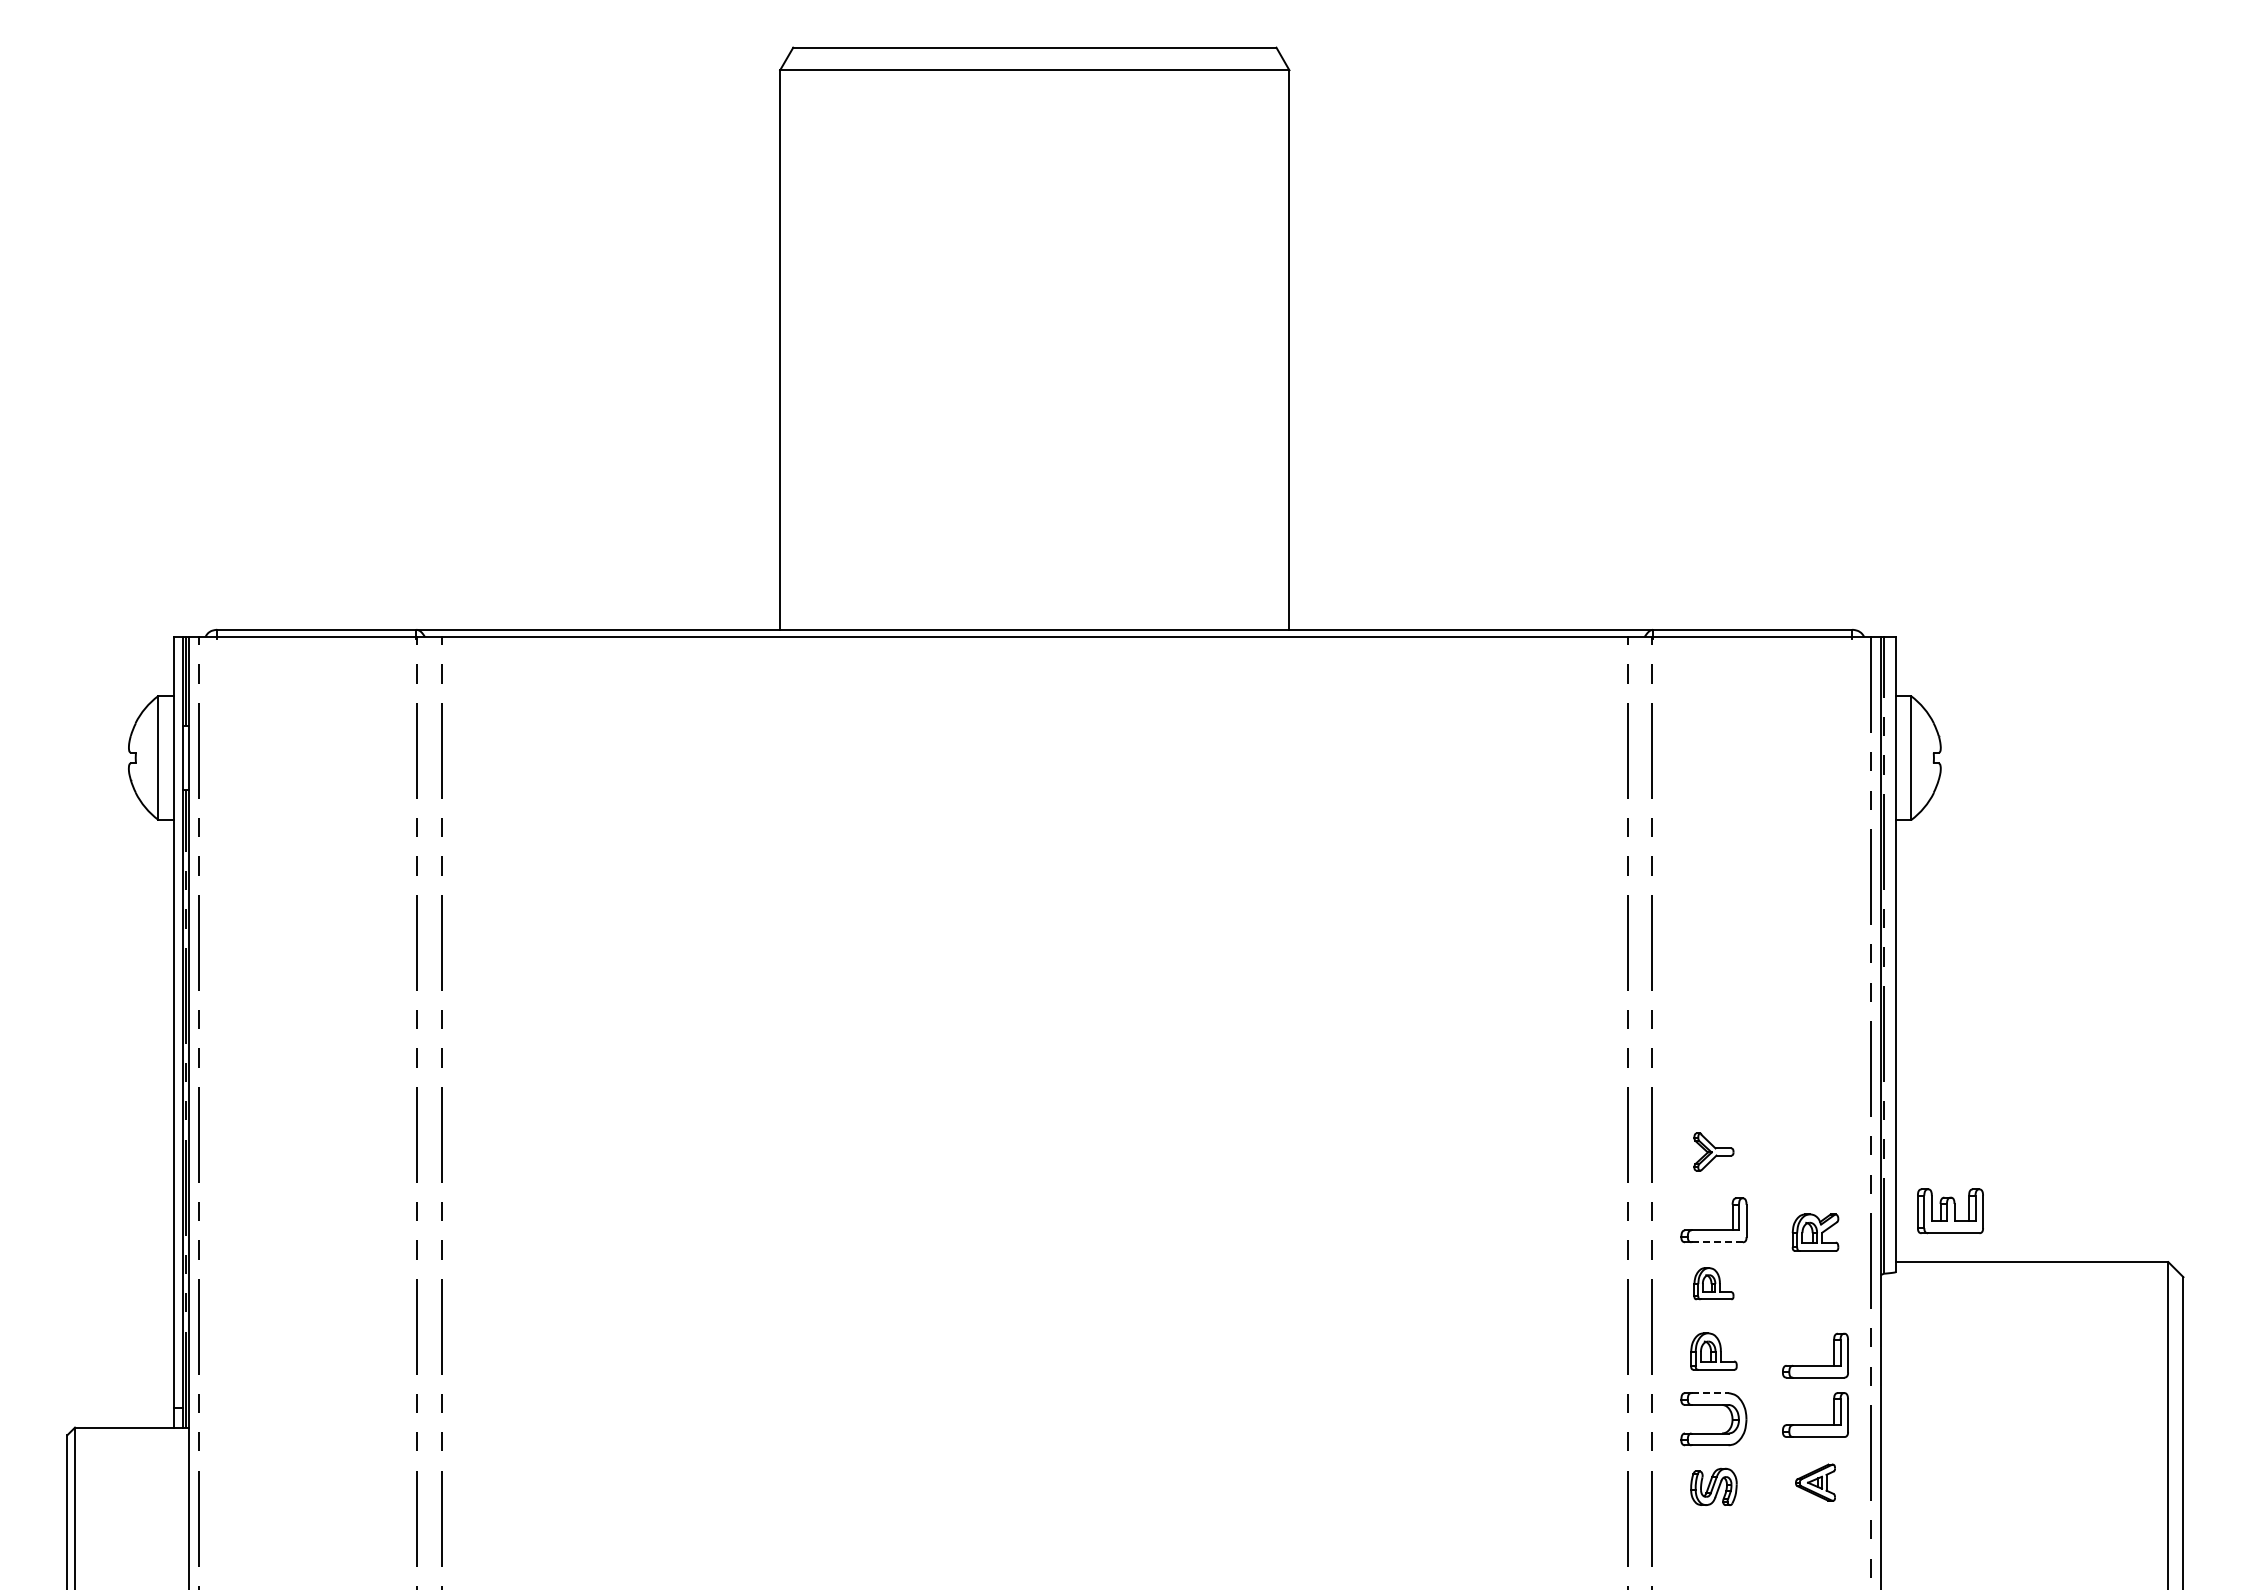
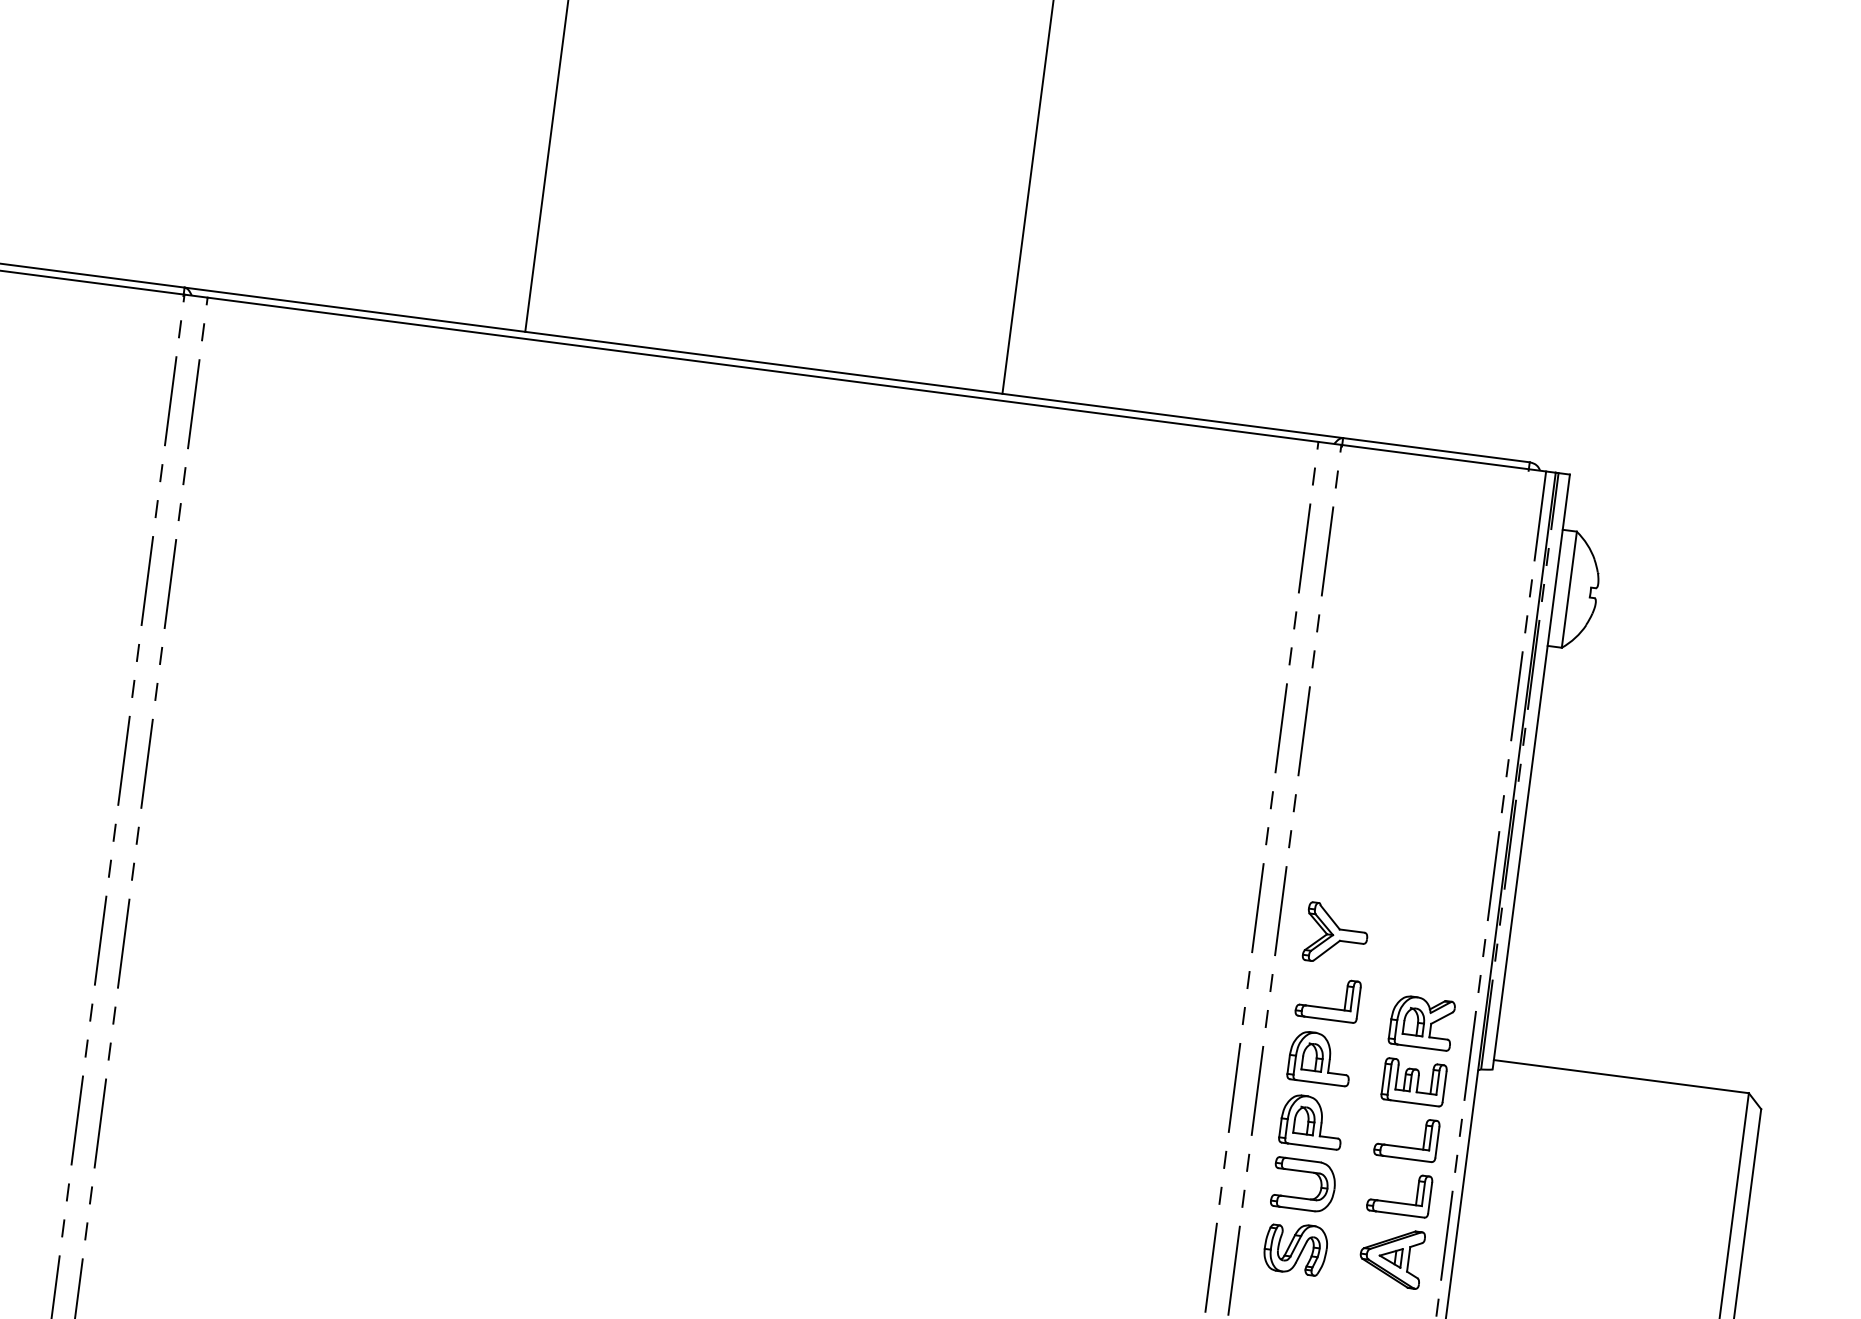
part: (1713, 1151) -> (1336, 934), size x1.67
part: (1950, 1211) -> (1414, 1082), moved
part: (1815, 1232) -> (1421, 1022), size x1.43
line: (1717, 1242) -> (1328, 1019), dashed -> solid
part: (1713, 1283) -> (1320, 1057), size x1.67
part: (1713, 1351) -> (1311, 1121), size x1.43
line: (1710, 1393) -> (1303, 1160), dashed -> solid
part: (1815, 1482) -> (1391, 1256), size x1.67
part: (1713, 1486) -> (1295, 1248), size x1.43

